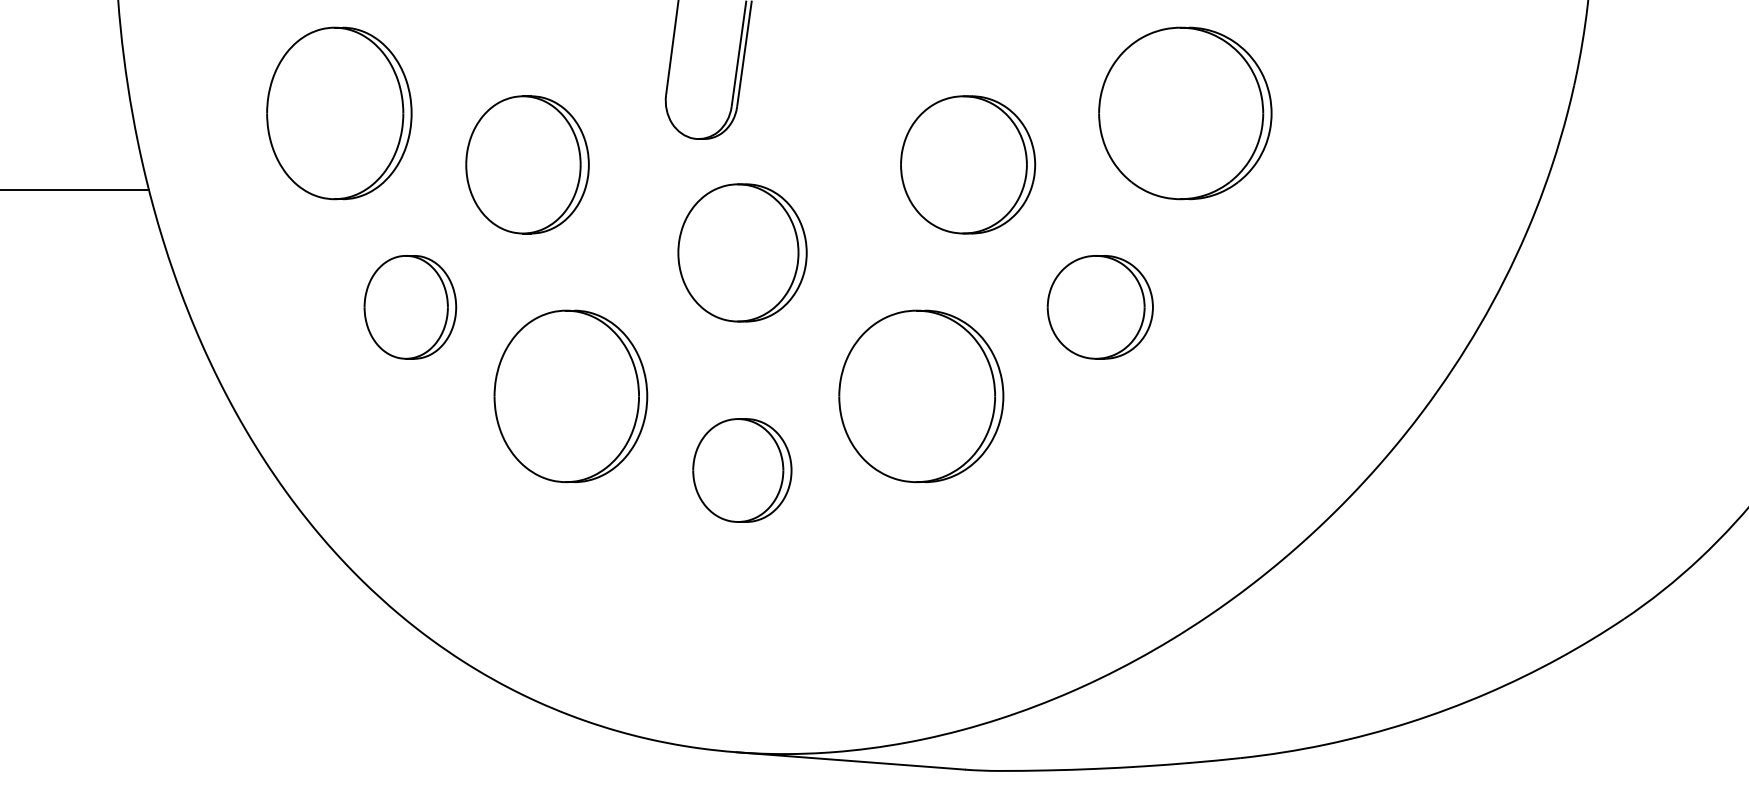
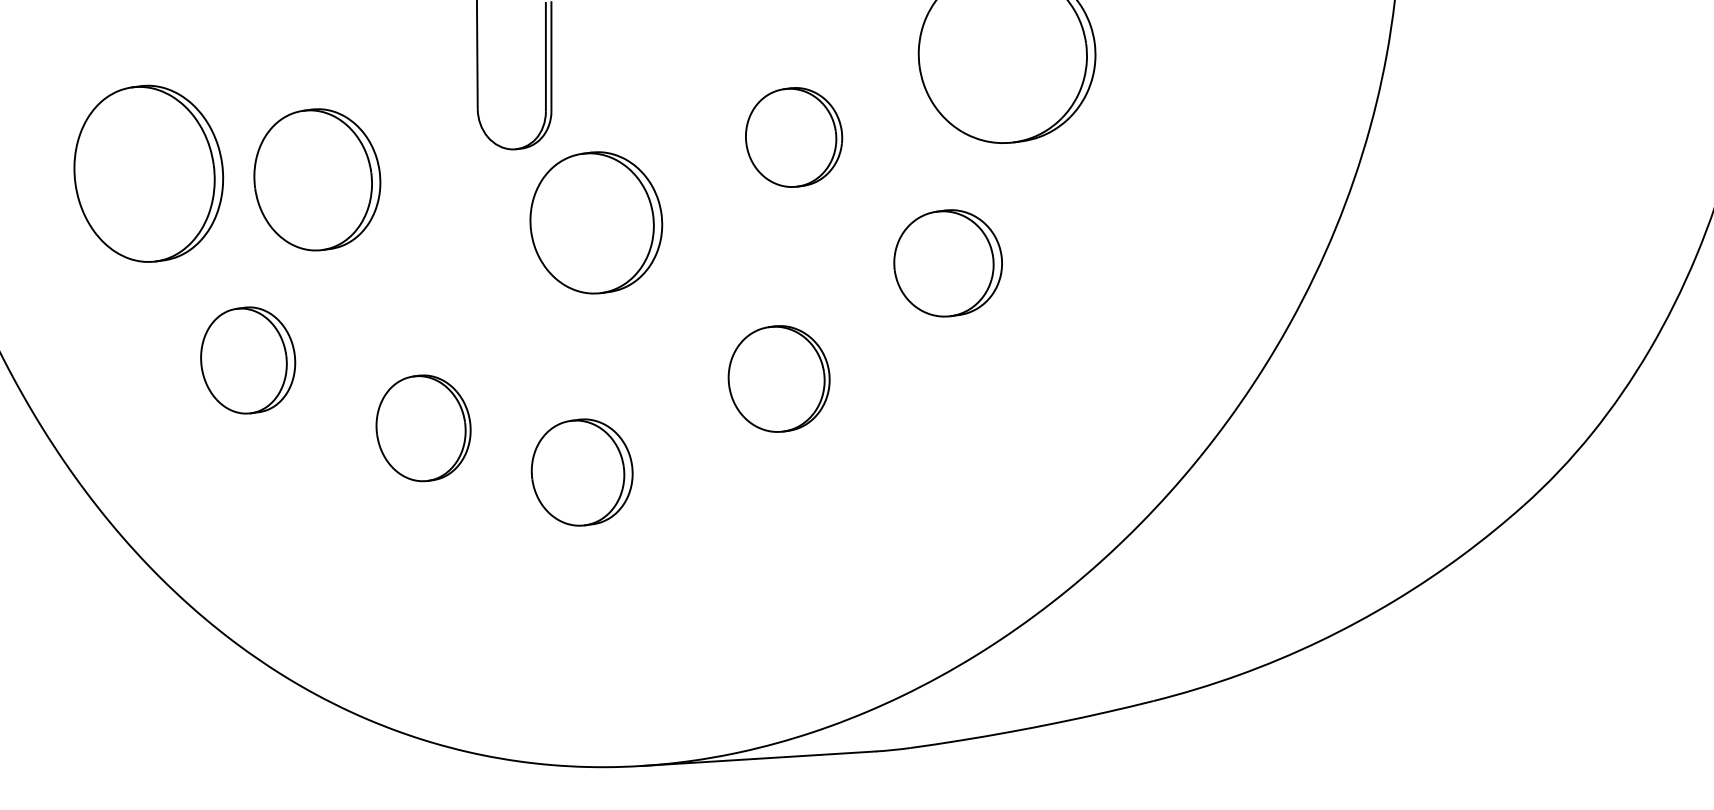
part: (527, 164) -> (317, 179), moved
part: (968, 164) -> (794, 136), size x0.7
part: (742, 252) -> (596, 222), moved
part: (570, 396) -> (423, 428), size x0.6
part: (921, 396) -> (779, 378), size x0.6
part: (742, 470) -> (582, 472), moved

